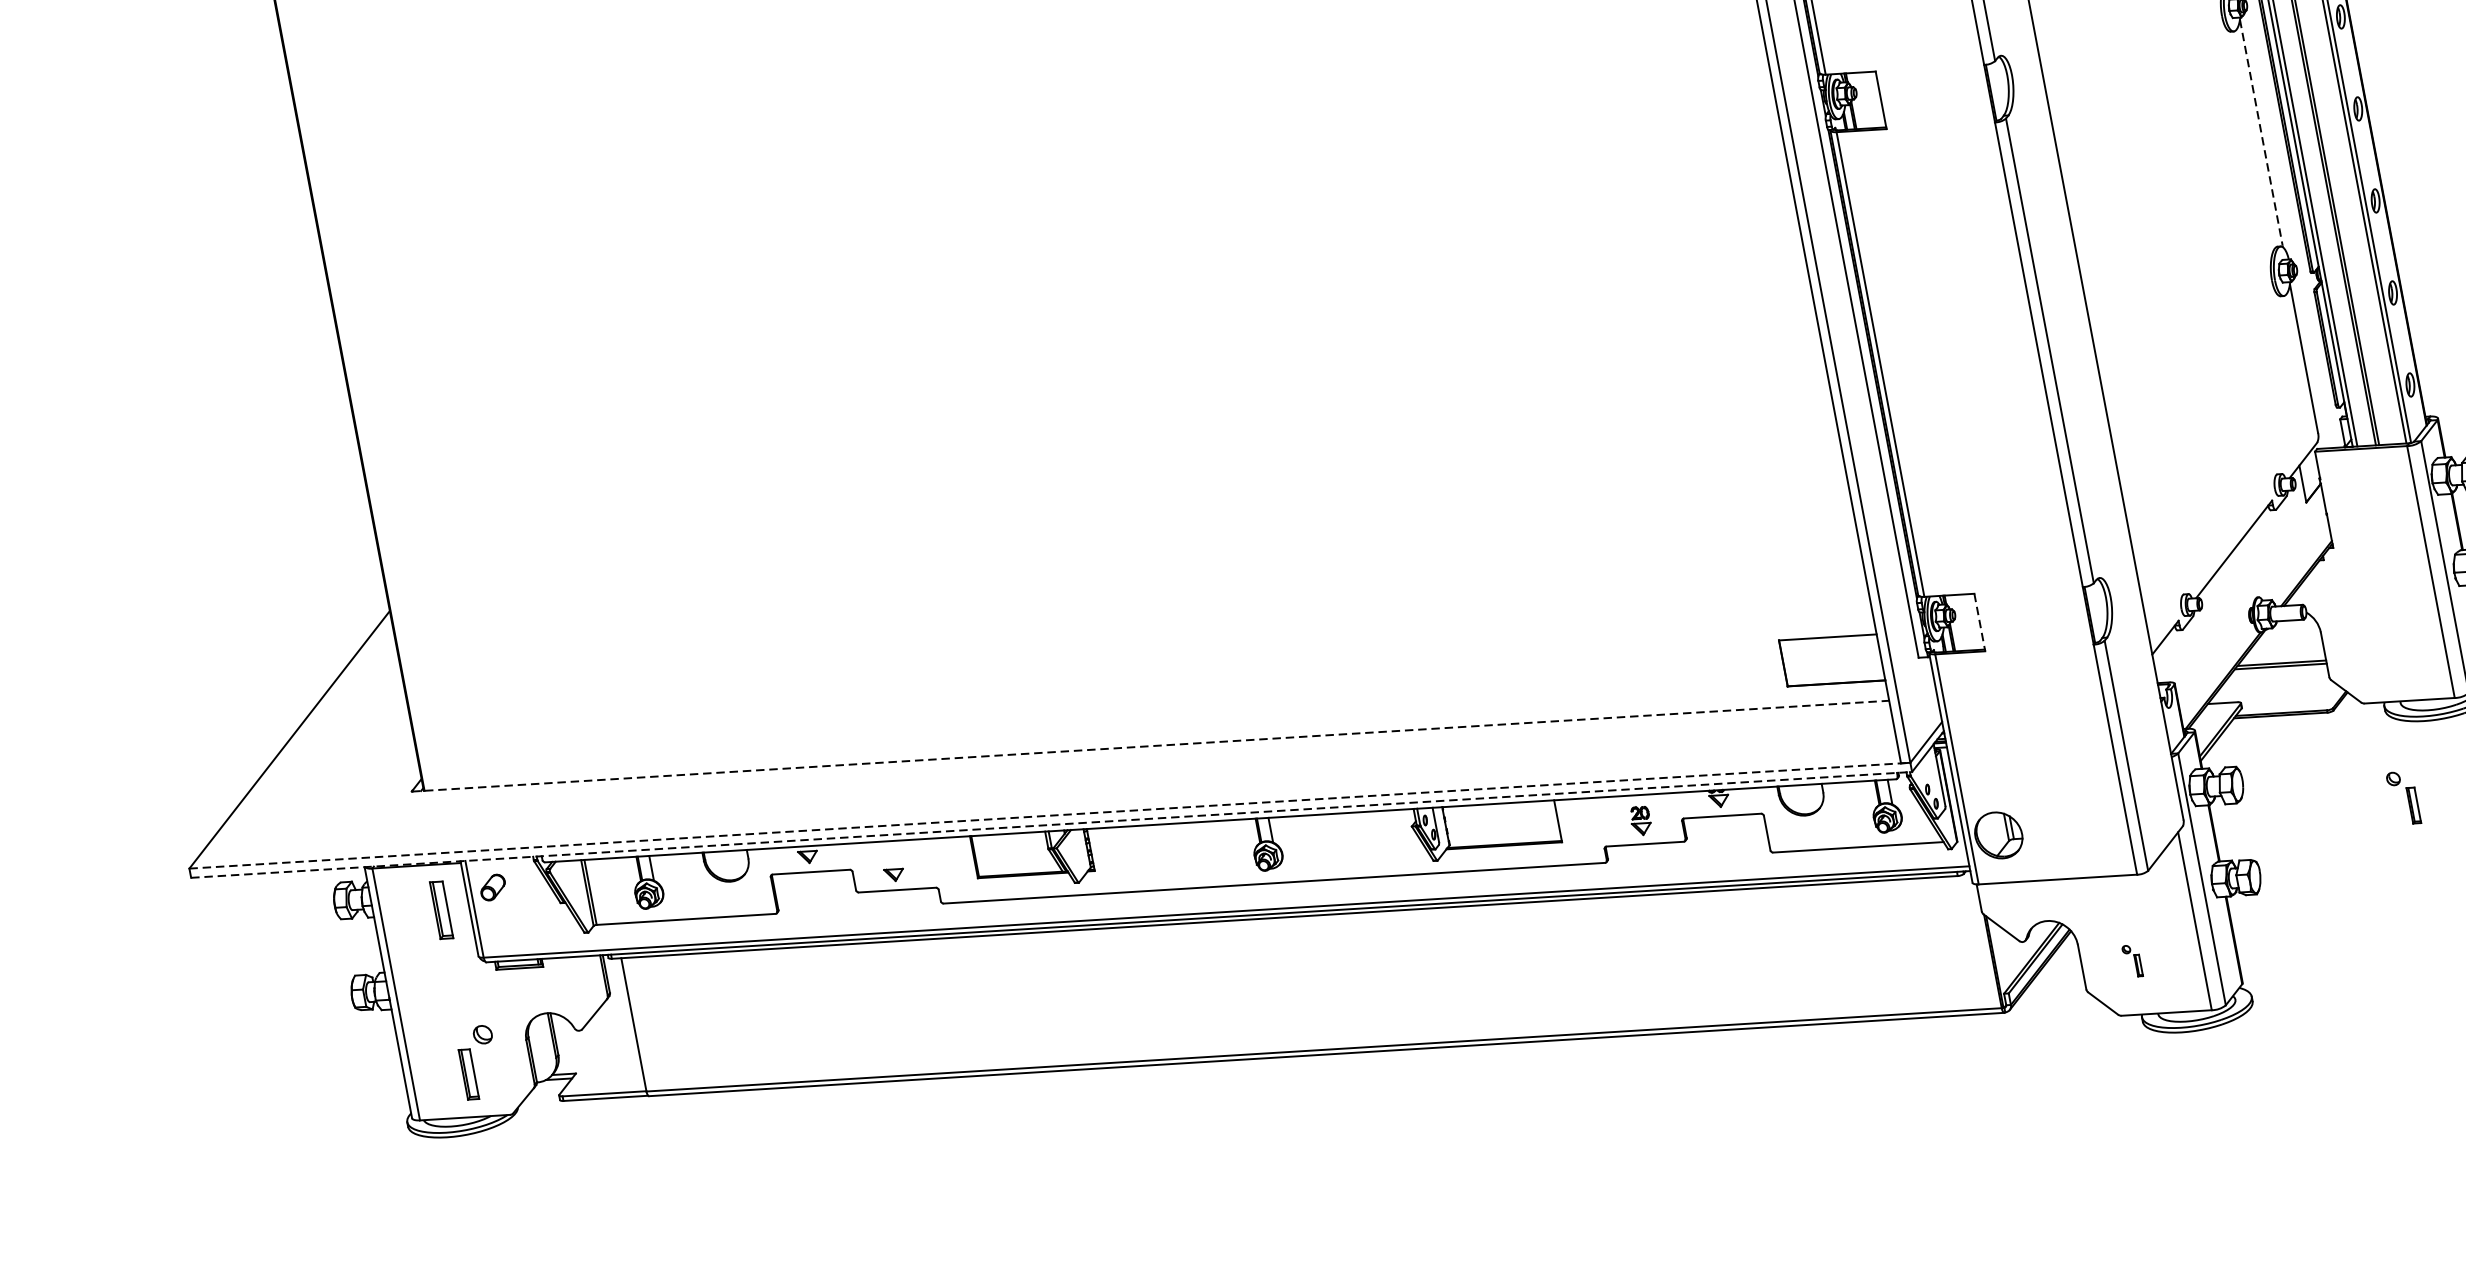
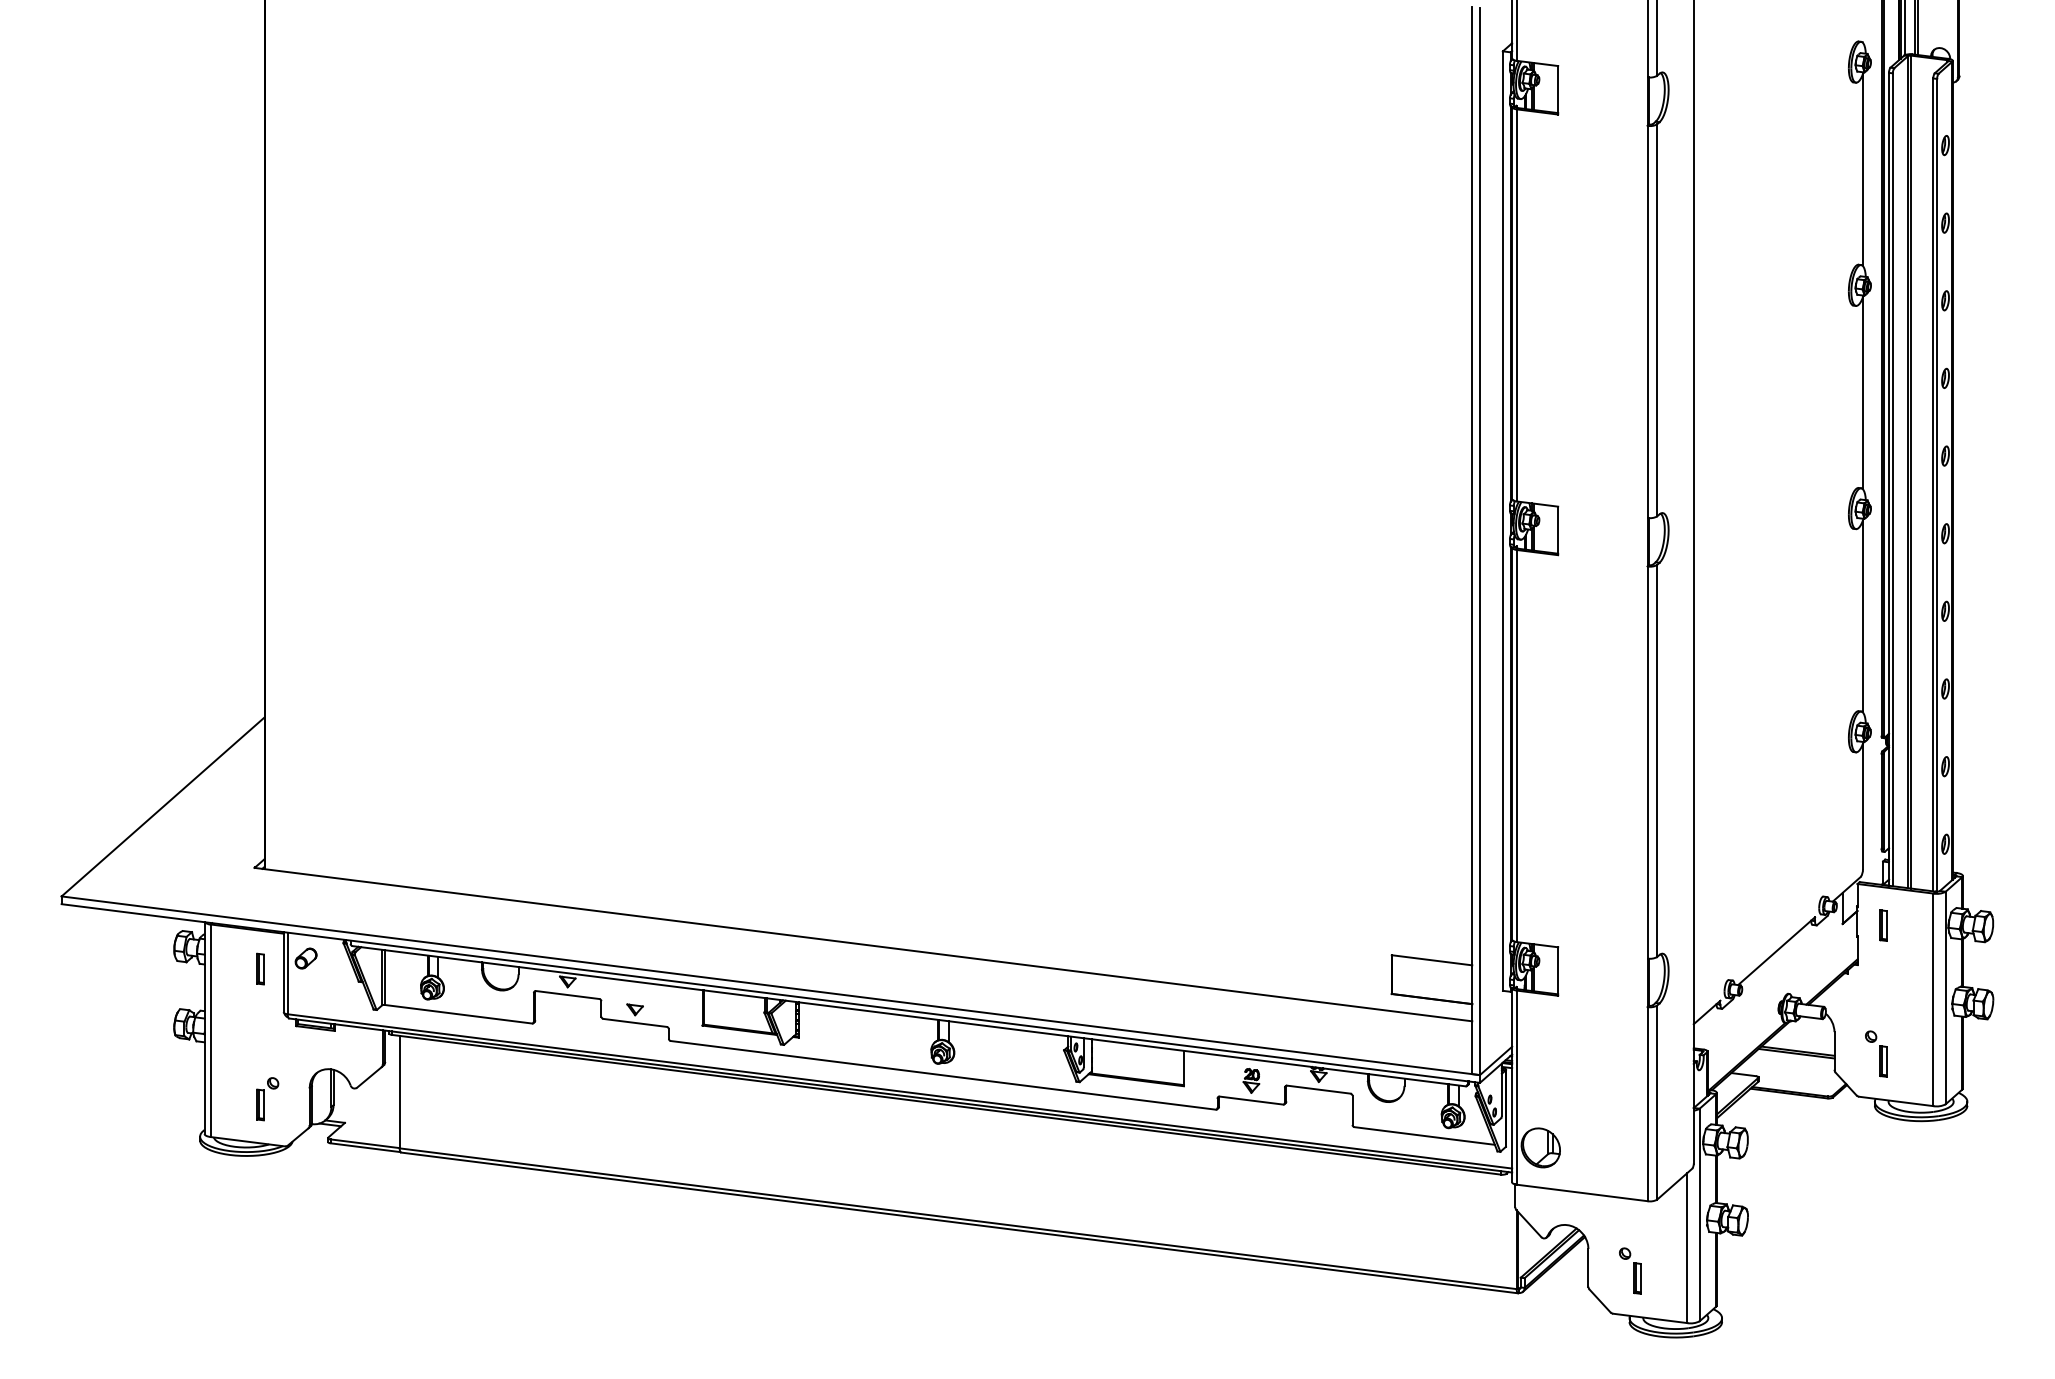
line: (2260, 133) -> (1862, 616), dashed -> solid
part: (2355, 495) -> (1883, 925), added
line: (1980, 623) -> (1558, 972), dashed -> solid
line: (1150, 746) -> (863, 944), dashed -> solid
part: (2403, 797) -> (1876, 1053), moved
line: (1049, 815) -> (770, 985), dashed -> solid
line: (1051, 824) -> (770, 993), dashed -> solid
part: (441, 909) -> (260, 968), size x0.62
part: (2132, 960) -> (1630, 1270), size x1.67
part: (478, 1063) -> (267, 1099), size x0.71

